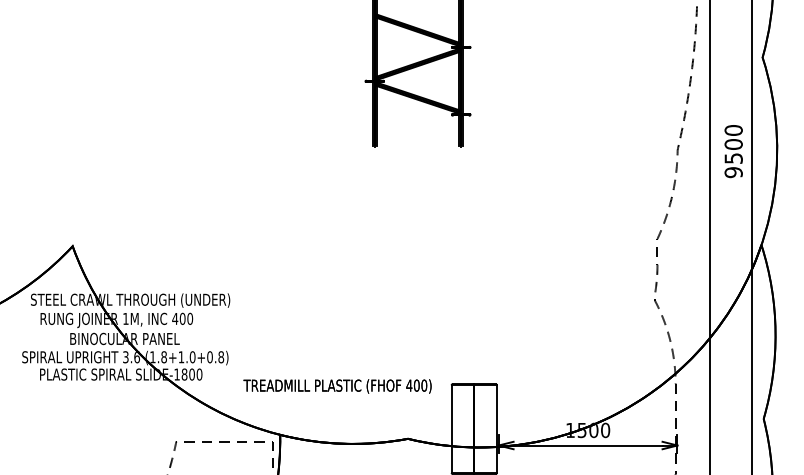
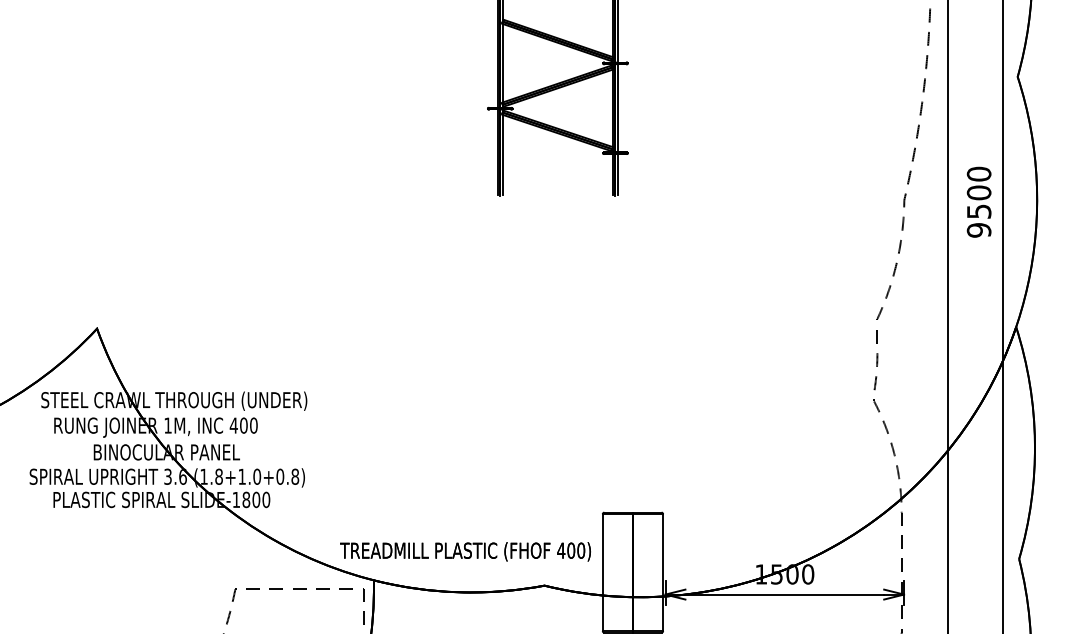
text: (337, 386) -> (465, 551), moved

